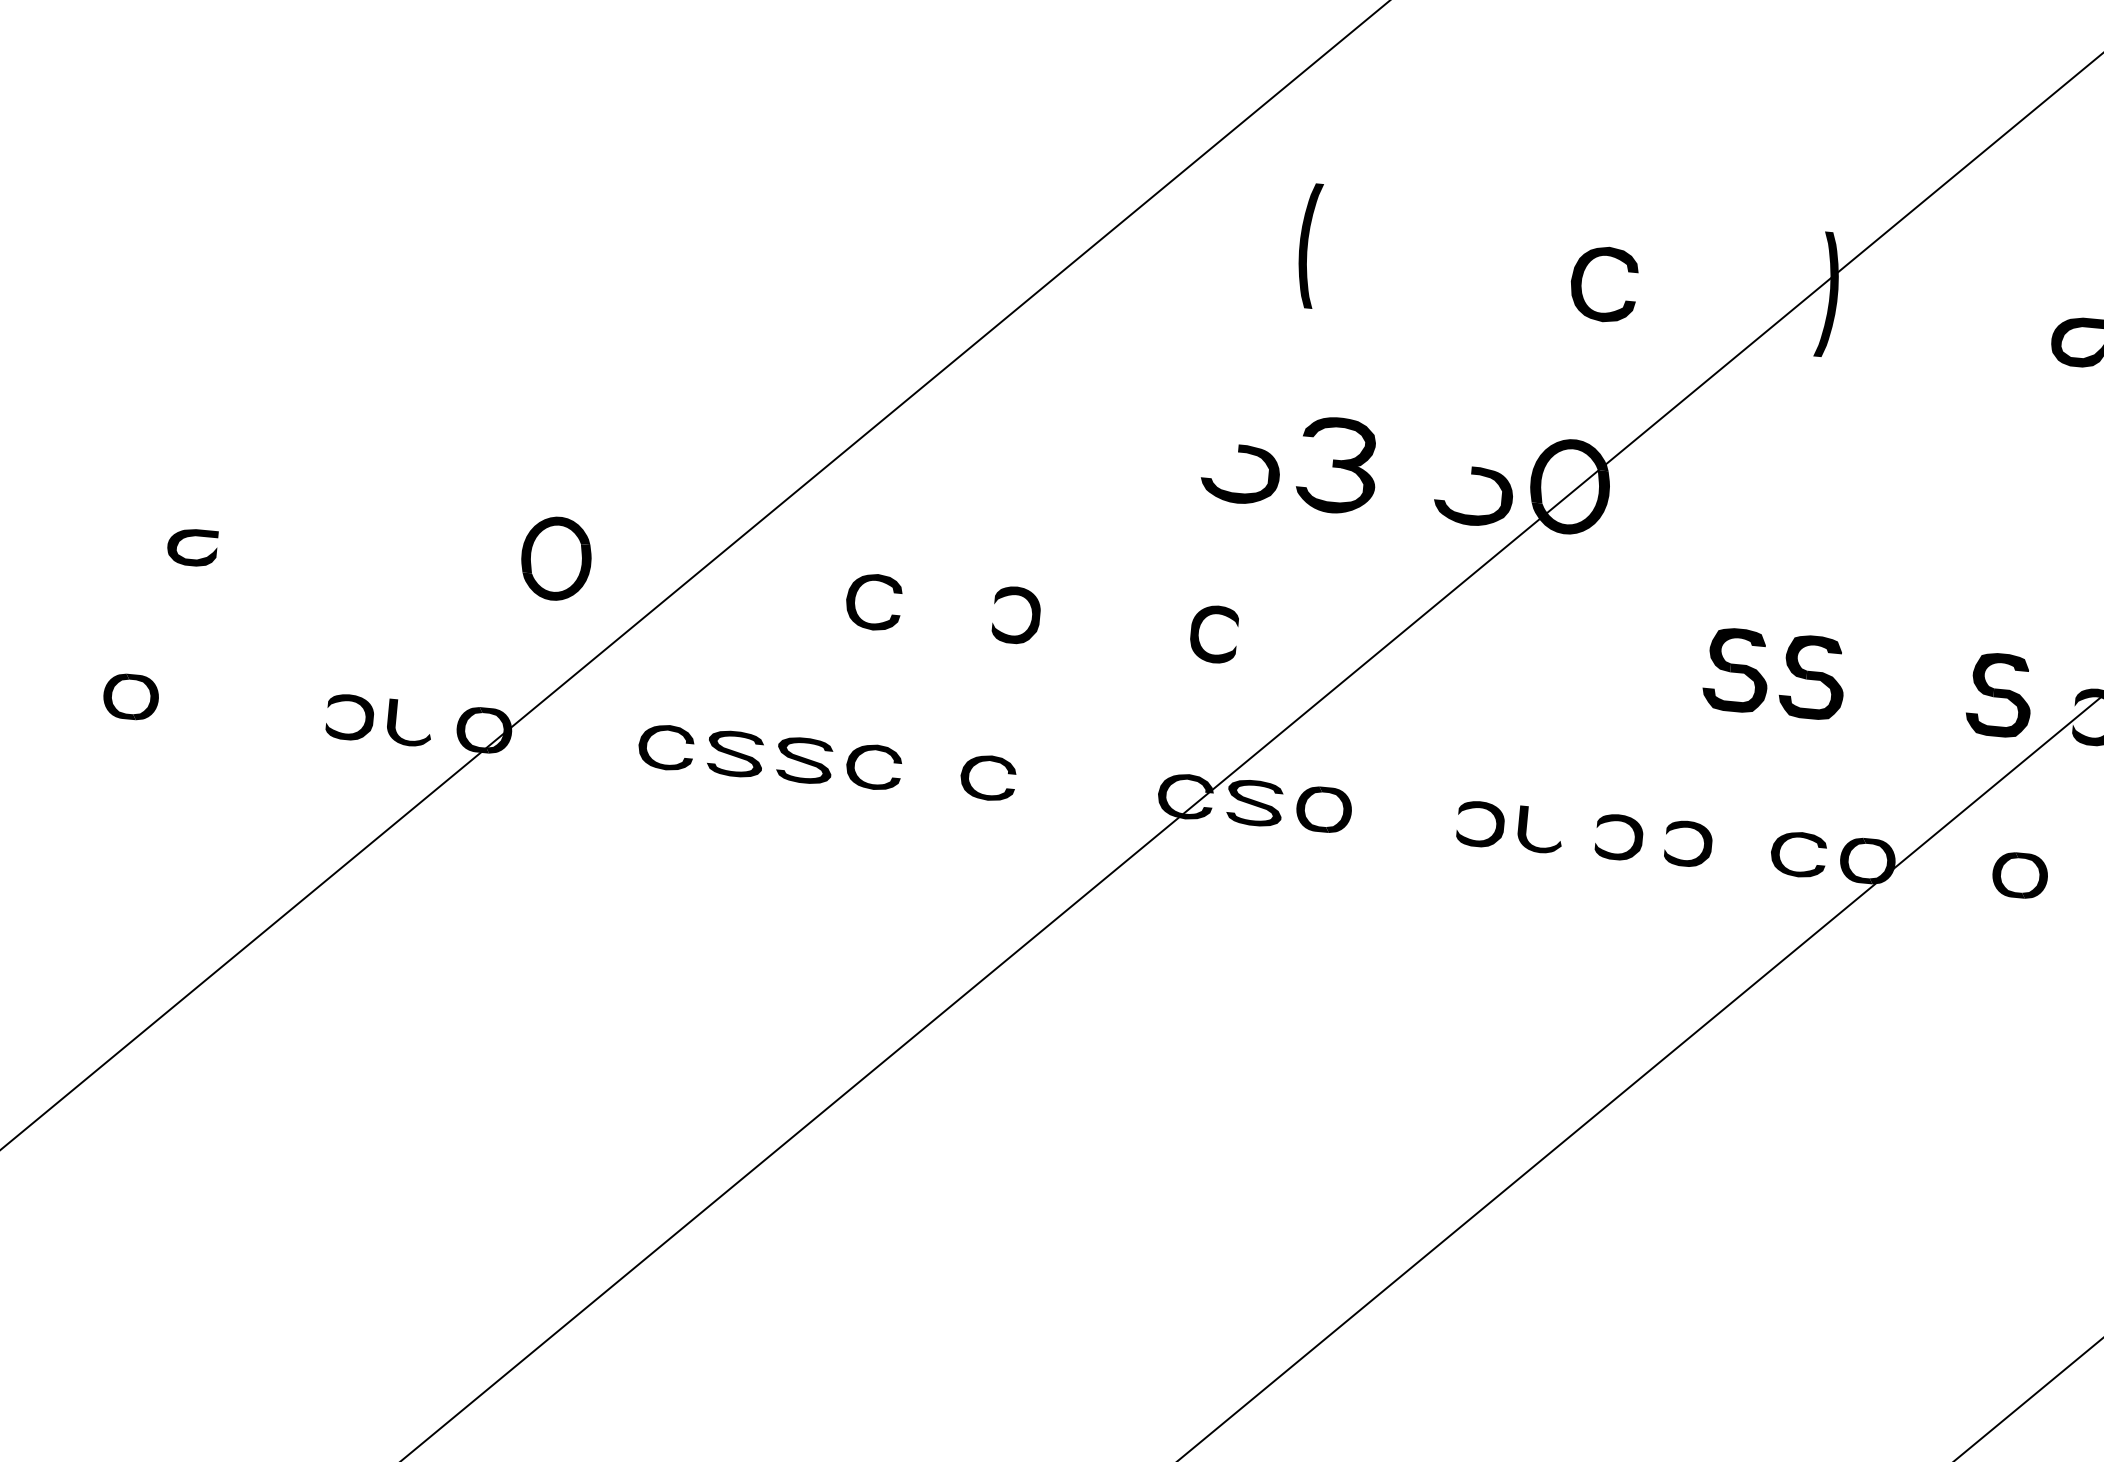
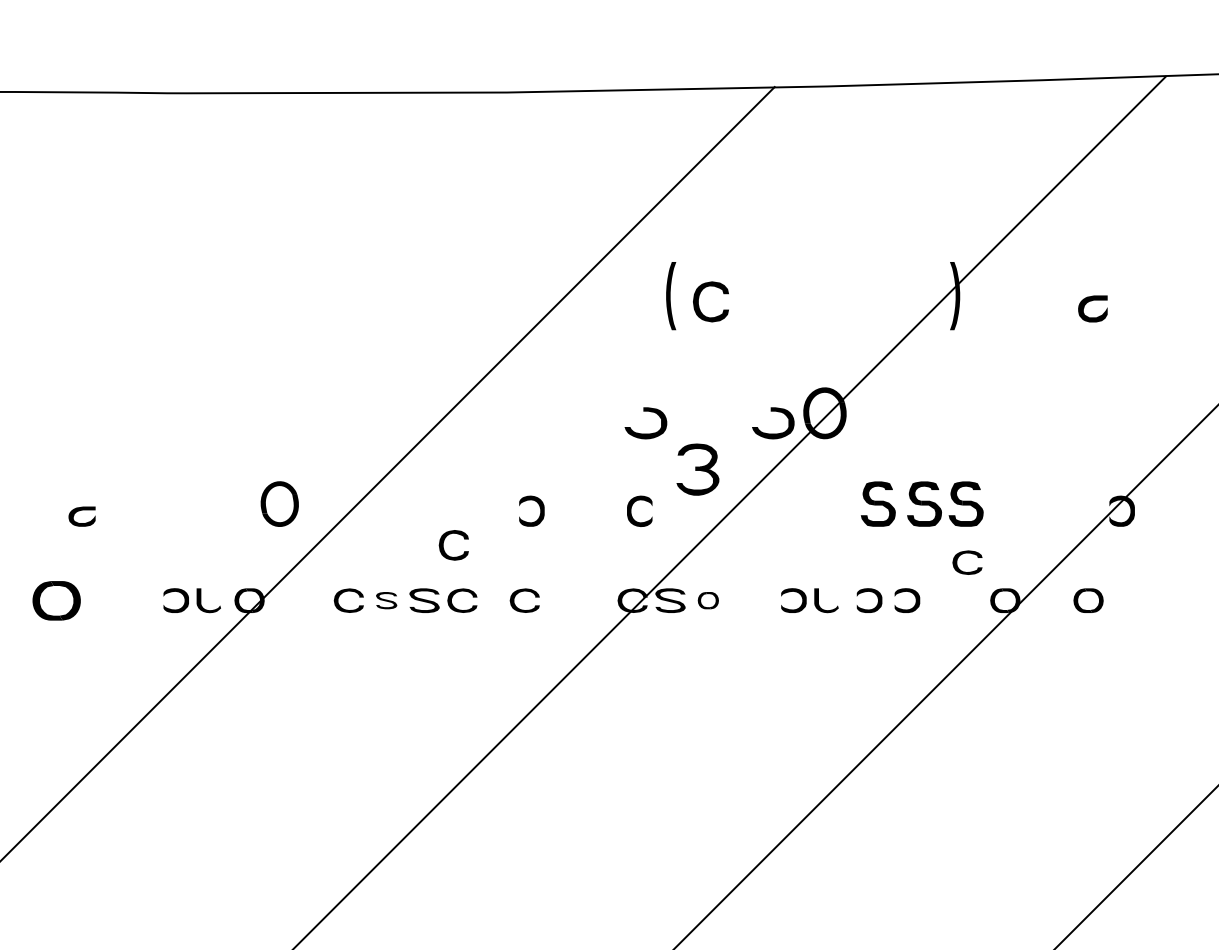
part: (1583, 276) -> (699, 298), moved
part: (1336, 465) -> (697, 469), moved
part: (857, 593) -> (444, 541), moved
part: (2000, 694) -> (878, 503), moved
part: (130, 696) -> (56, 600), size x1.6
part: (735, 753) -> (386, 600), size x0.7
part: (1324, 809) -> (708, 600), size x0.7
part: (1800, 837) -> (967, 553), moved

